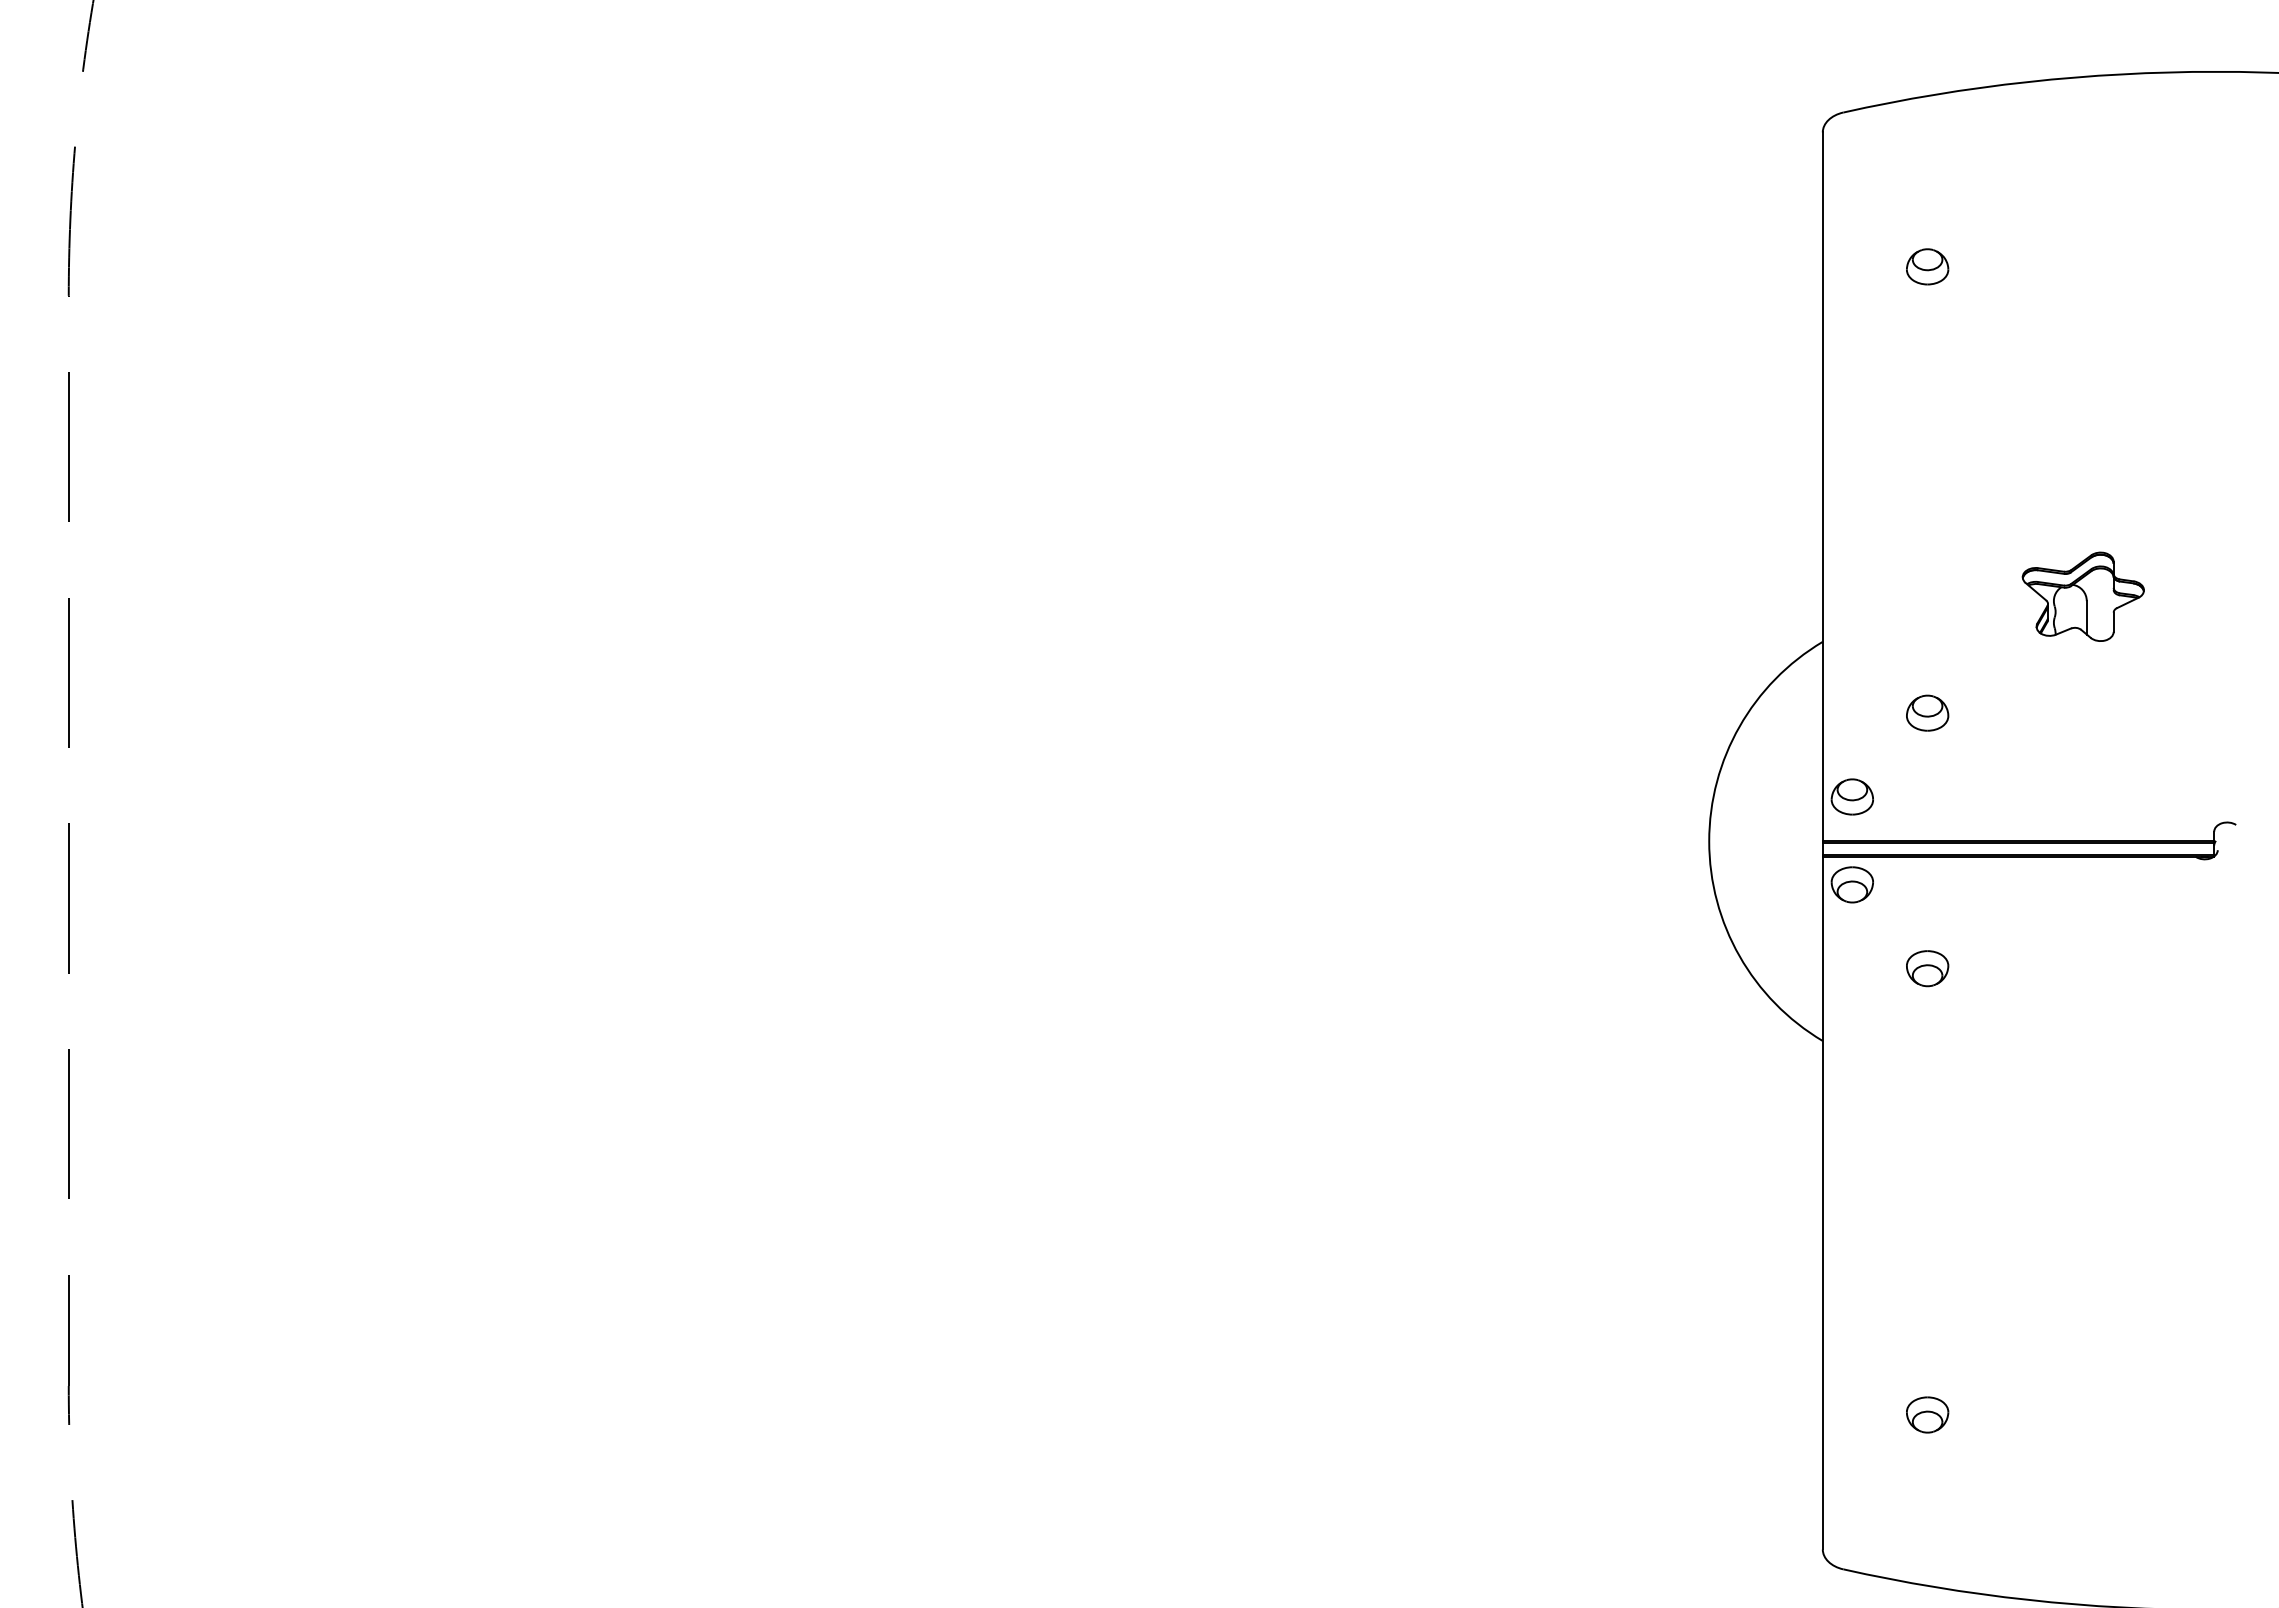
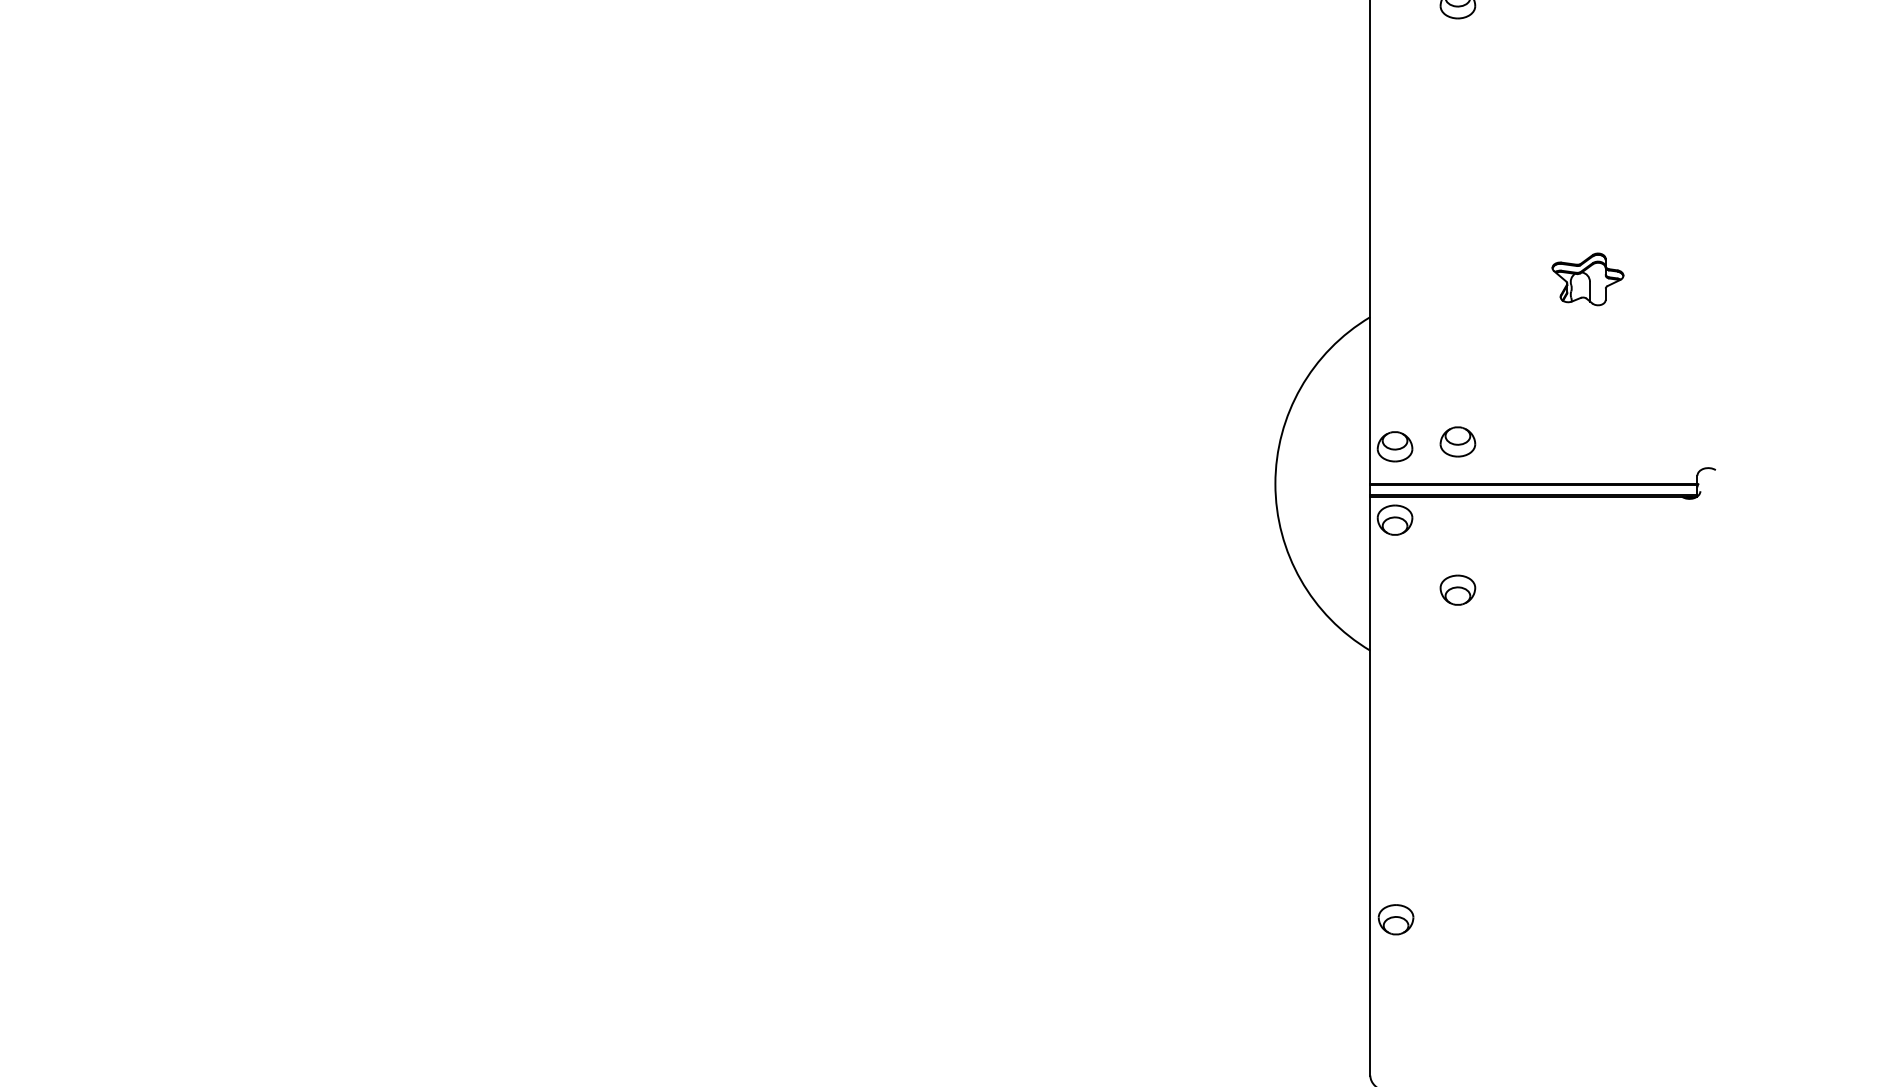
part: (2082, 596) -> (1587, 279), size x0.7
part: (1927, 712) -> (1457, 441), moved
part: (1927, 1414) -> (1395, 919), moved

